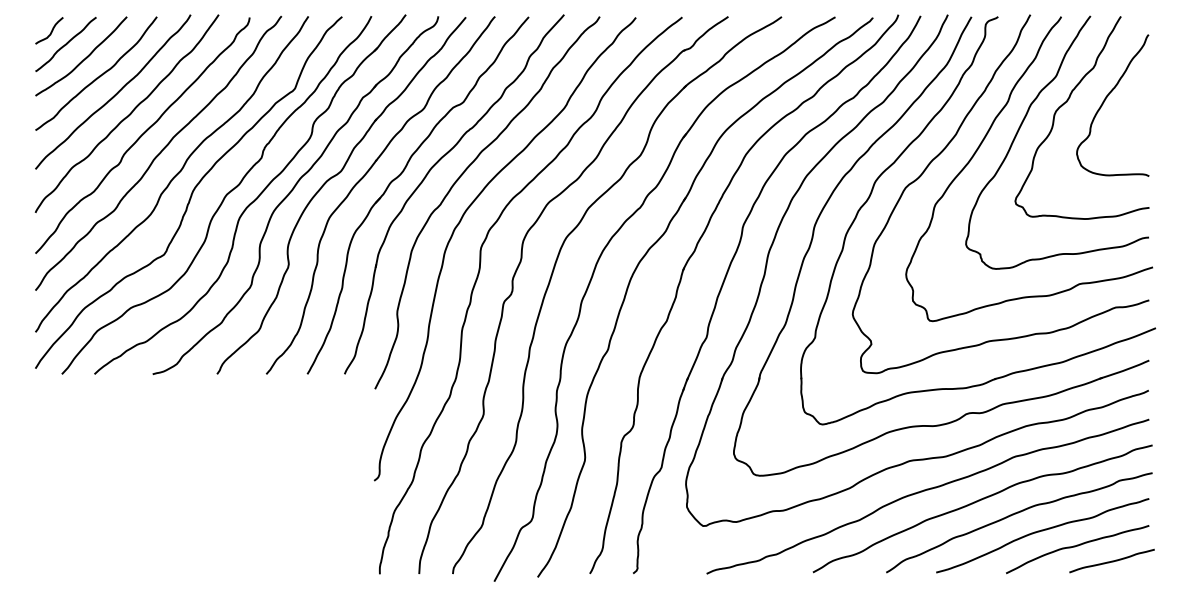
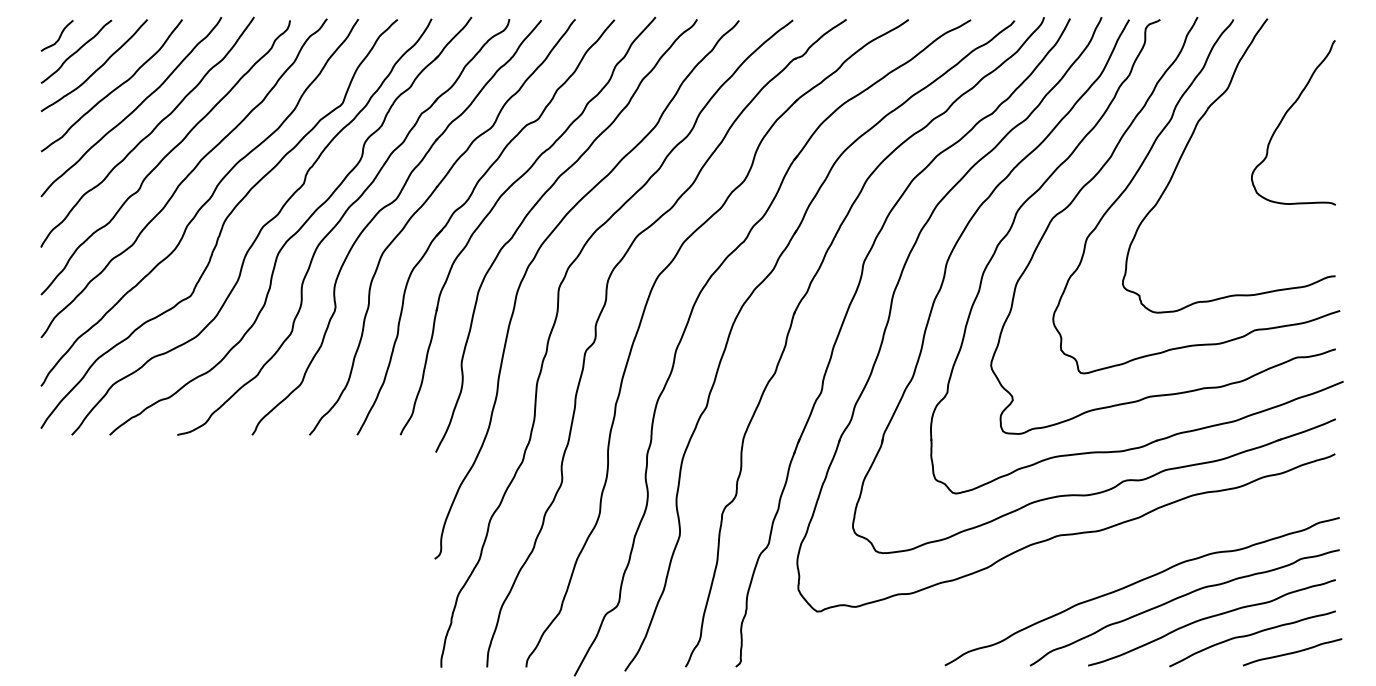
curve: (1067, 102) -> (1240, 119), removed
curve: (925, 491) -> (1075, 571), removed

